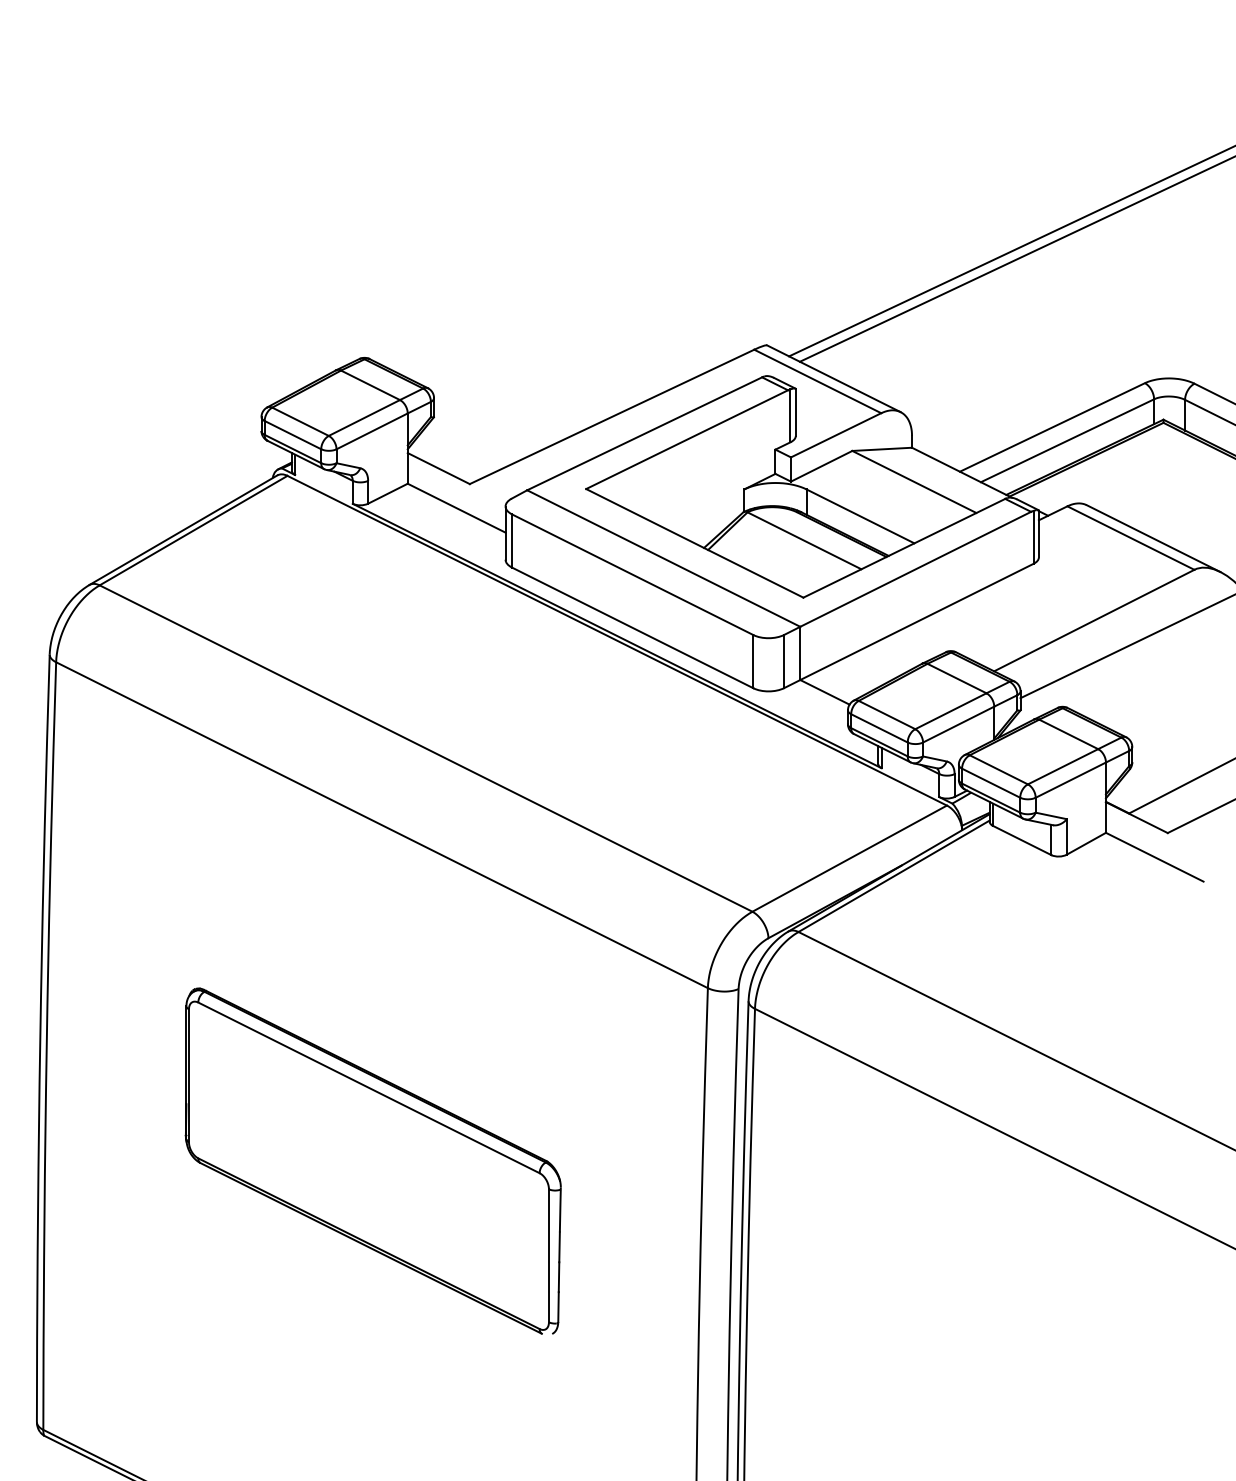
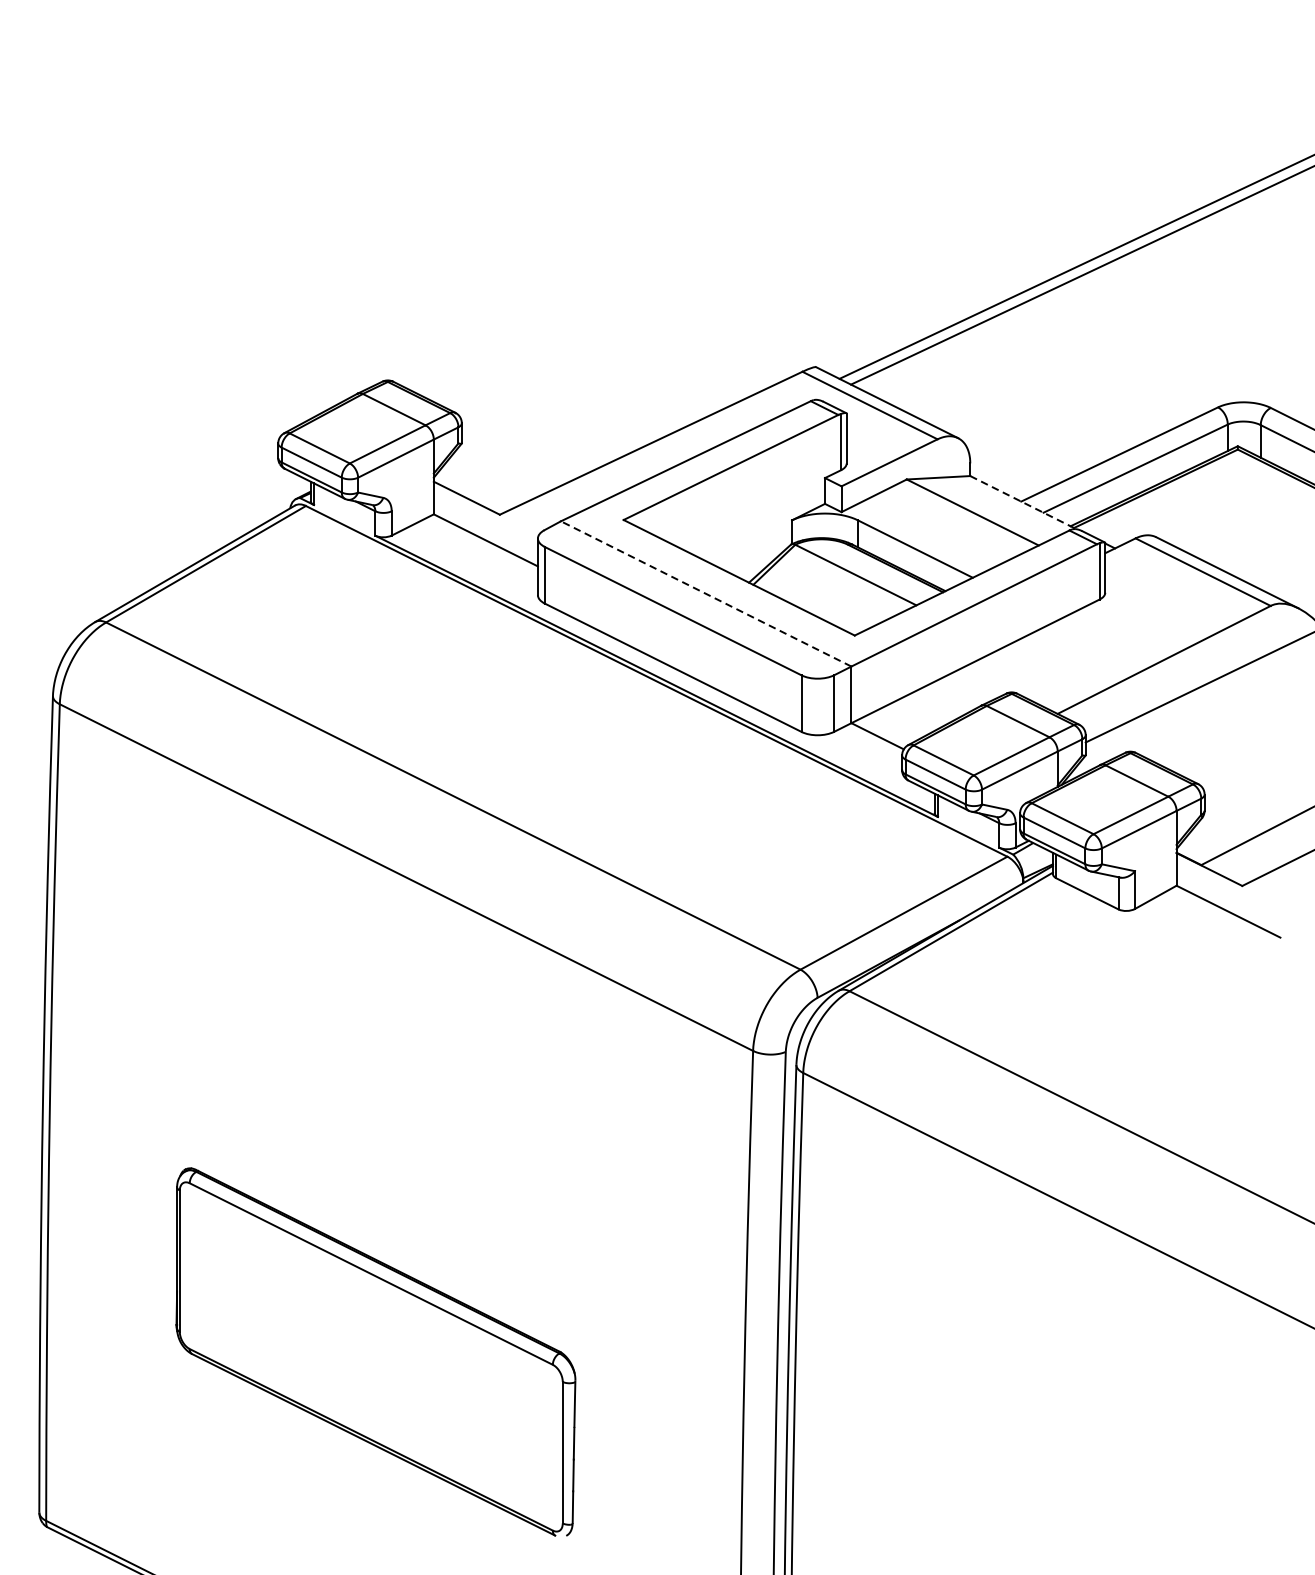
line: (962, 472) -> (1023, 502), solid -> dashed
line: (663, 558) -> (705, 593), solid -> dashed
part: (372, 1160) -> (375, 1351), moved

